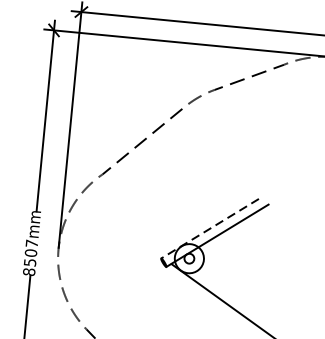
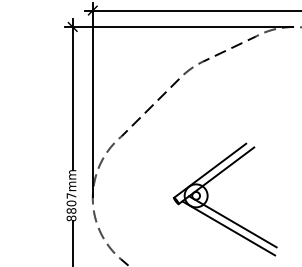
line: (209, 229) -> (209, 171), dashed -> solid
text: (30, 262) -> (71, 210), 8507mm -> 8807mm
line: (232, 295) -> (232, 221), added

